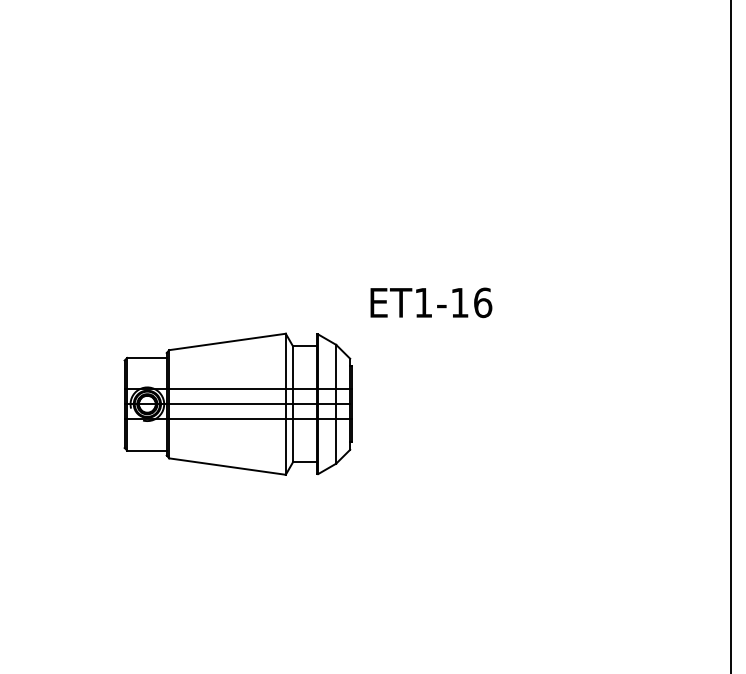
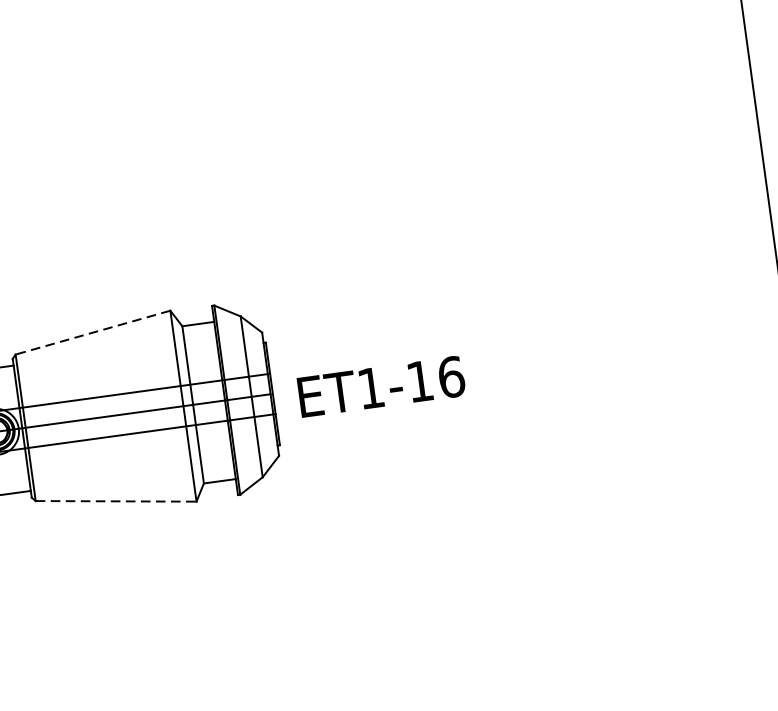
text: (431, 302) -> (381, 386), moved
line: (227, 341) -> (92, 332), solid -> dashed
line: (227, 466) -> (116, 501), solid -> dashed

